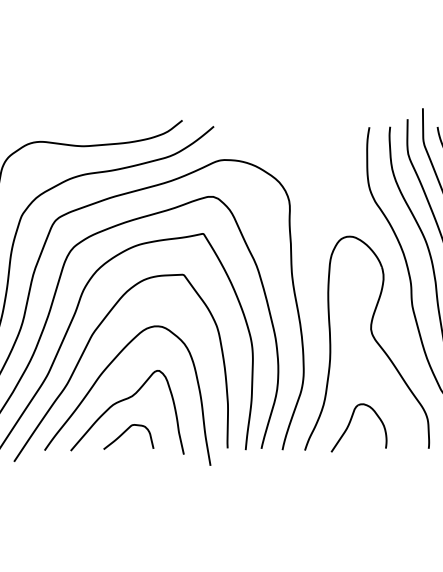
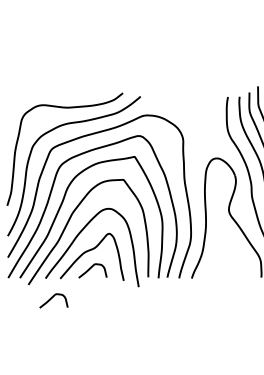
part: (359, 427) -> (222, 265), removed
curve: (56, 486) -> (52, 298), added

